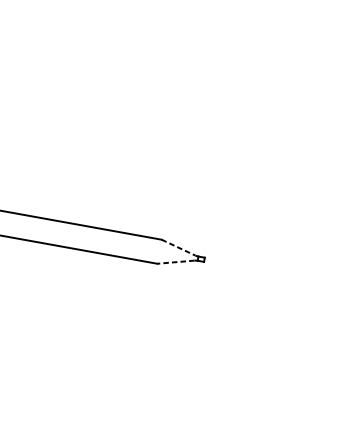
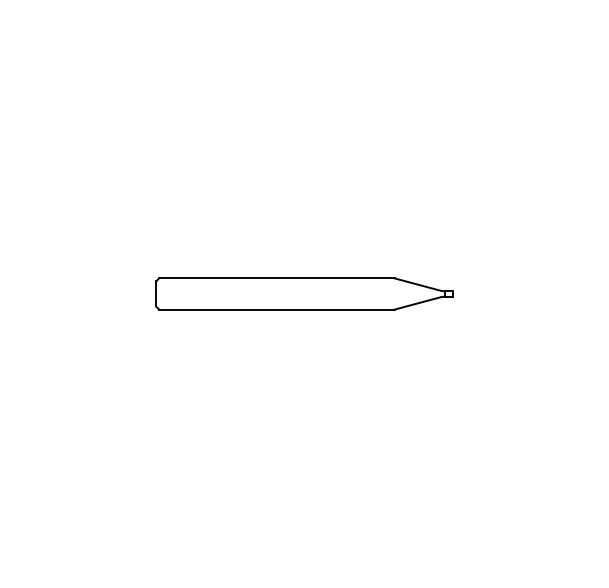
line: (178, 247) -> (417, 284), dashed -> solid
line: (175, 262) -> (417, 303), dashed -> solid

